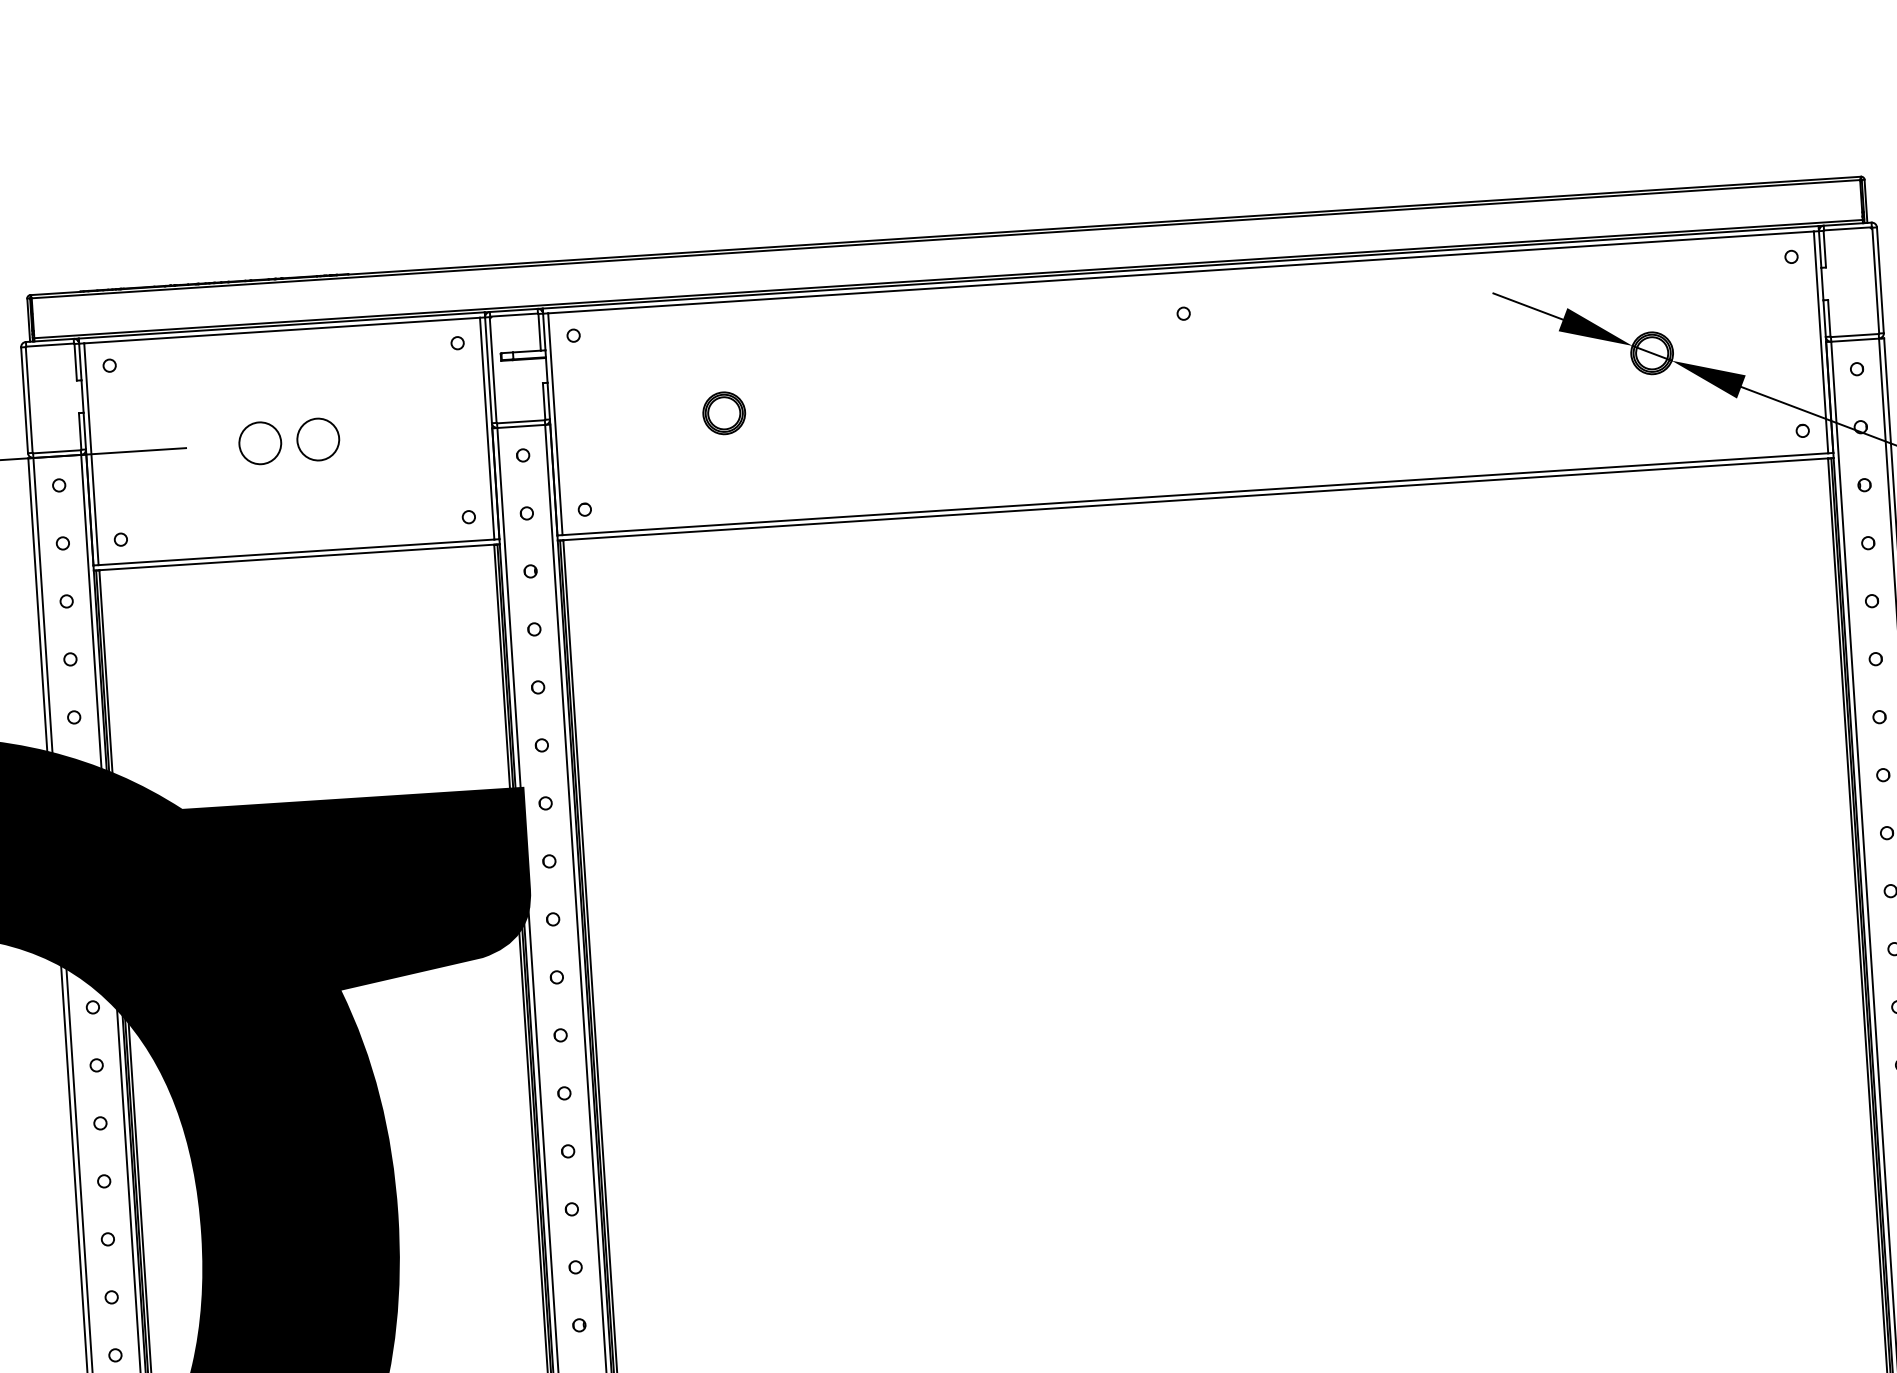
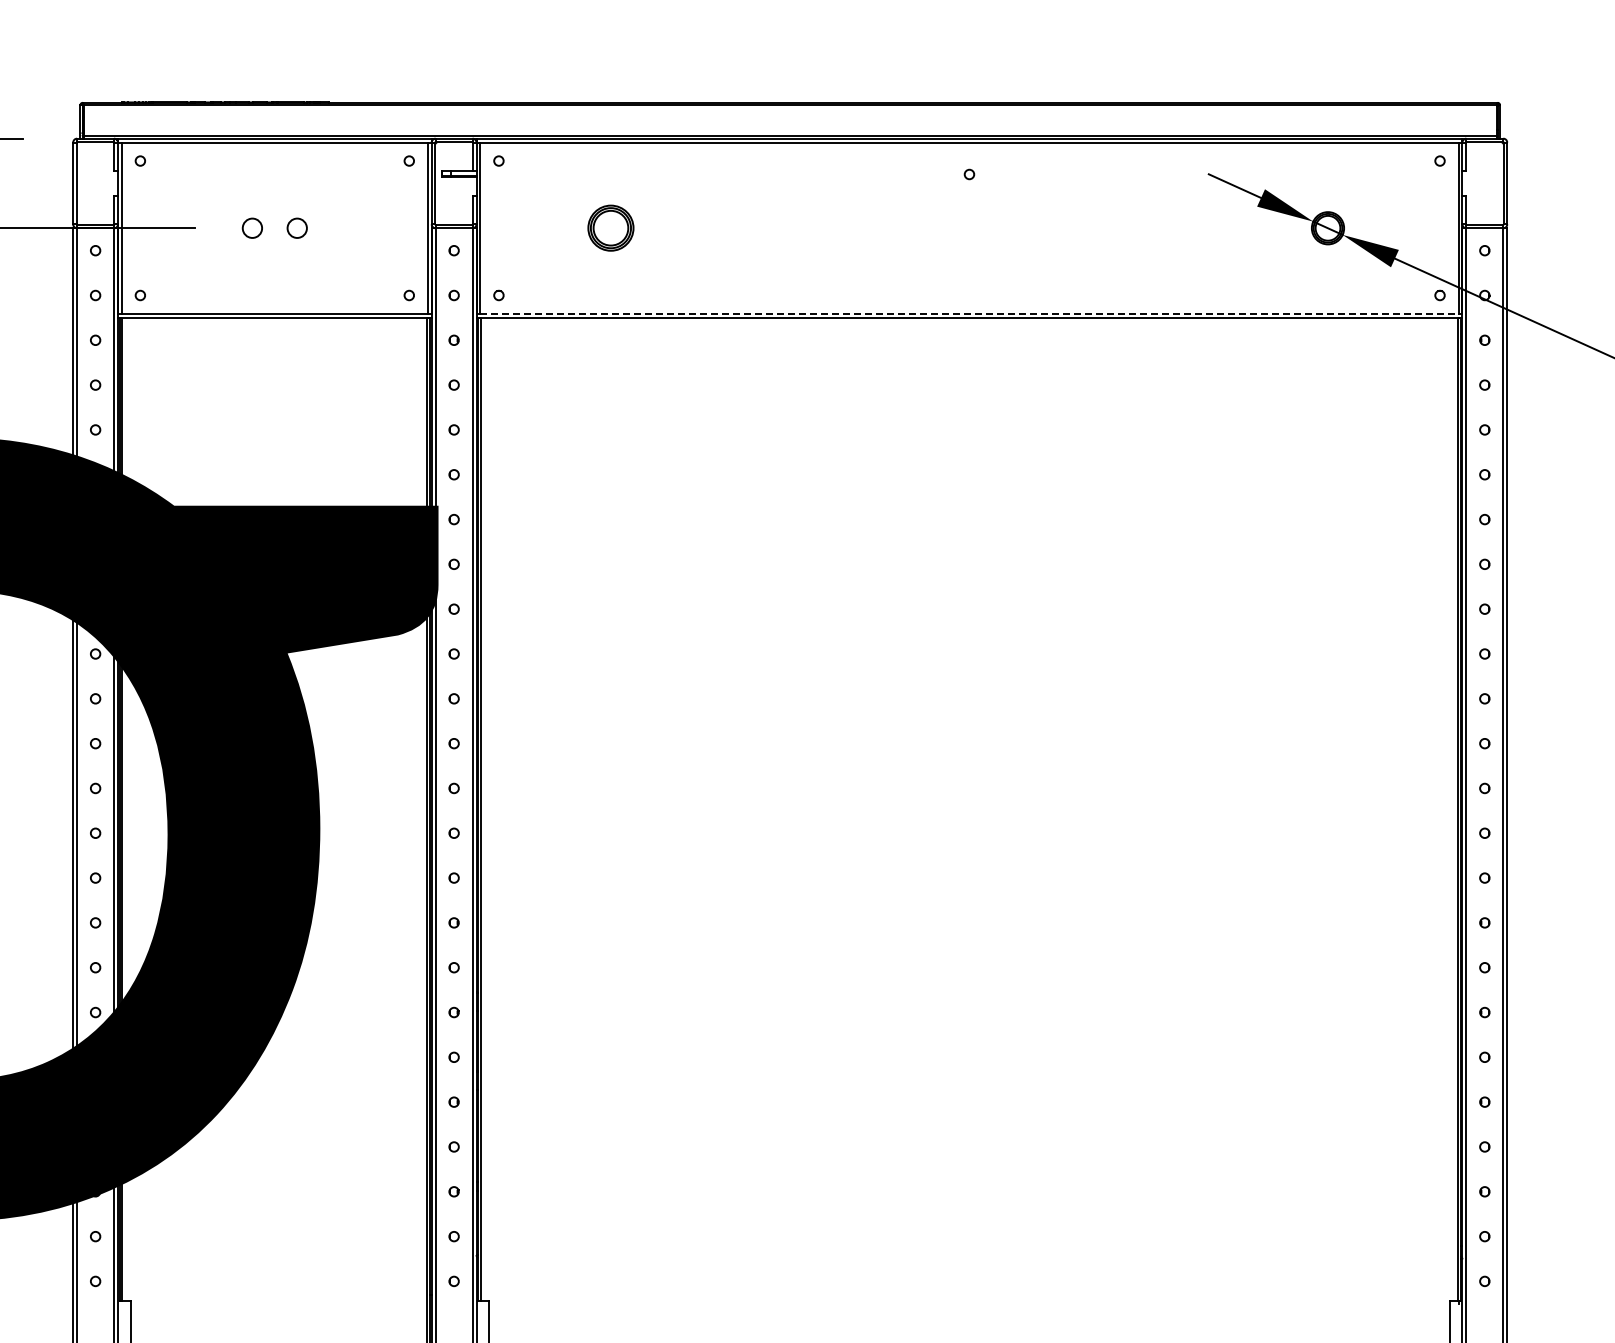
part: (723, 413) -> (610, 228), size x1.4
circle: (318, 439) -> (297, 228), size x0.6
circle: (260, 443) -> (252, 228), size x0.6
line: (1195, 493) -> (969, 313), solid -> dashed

